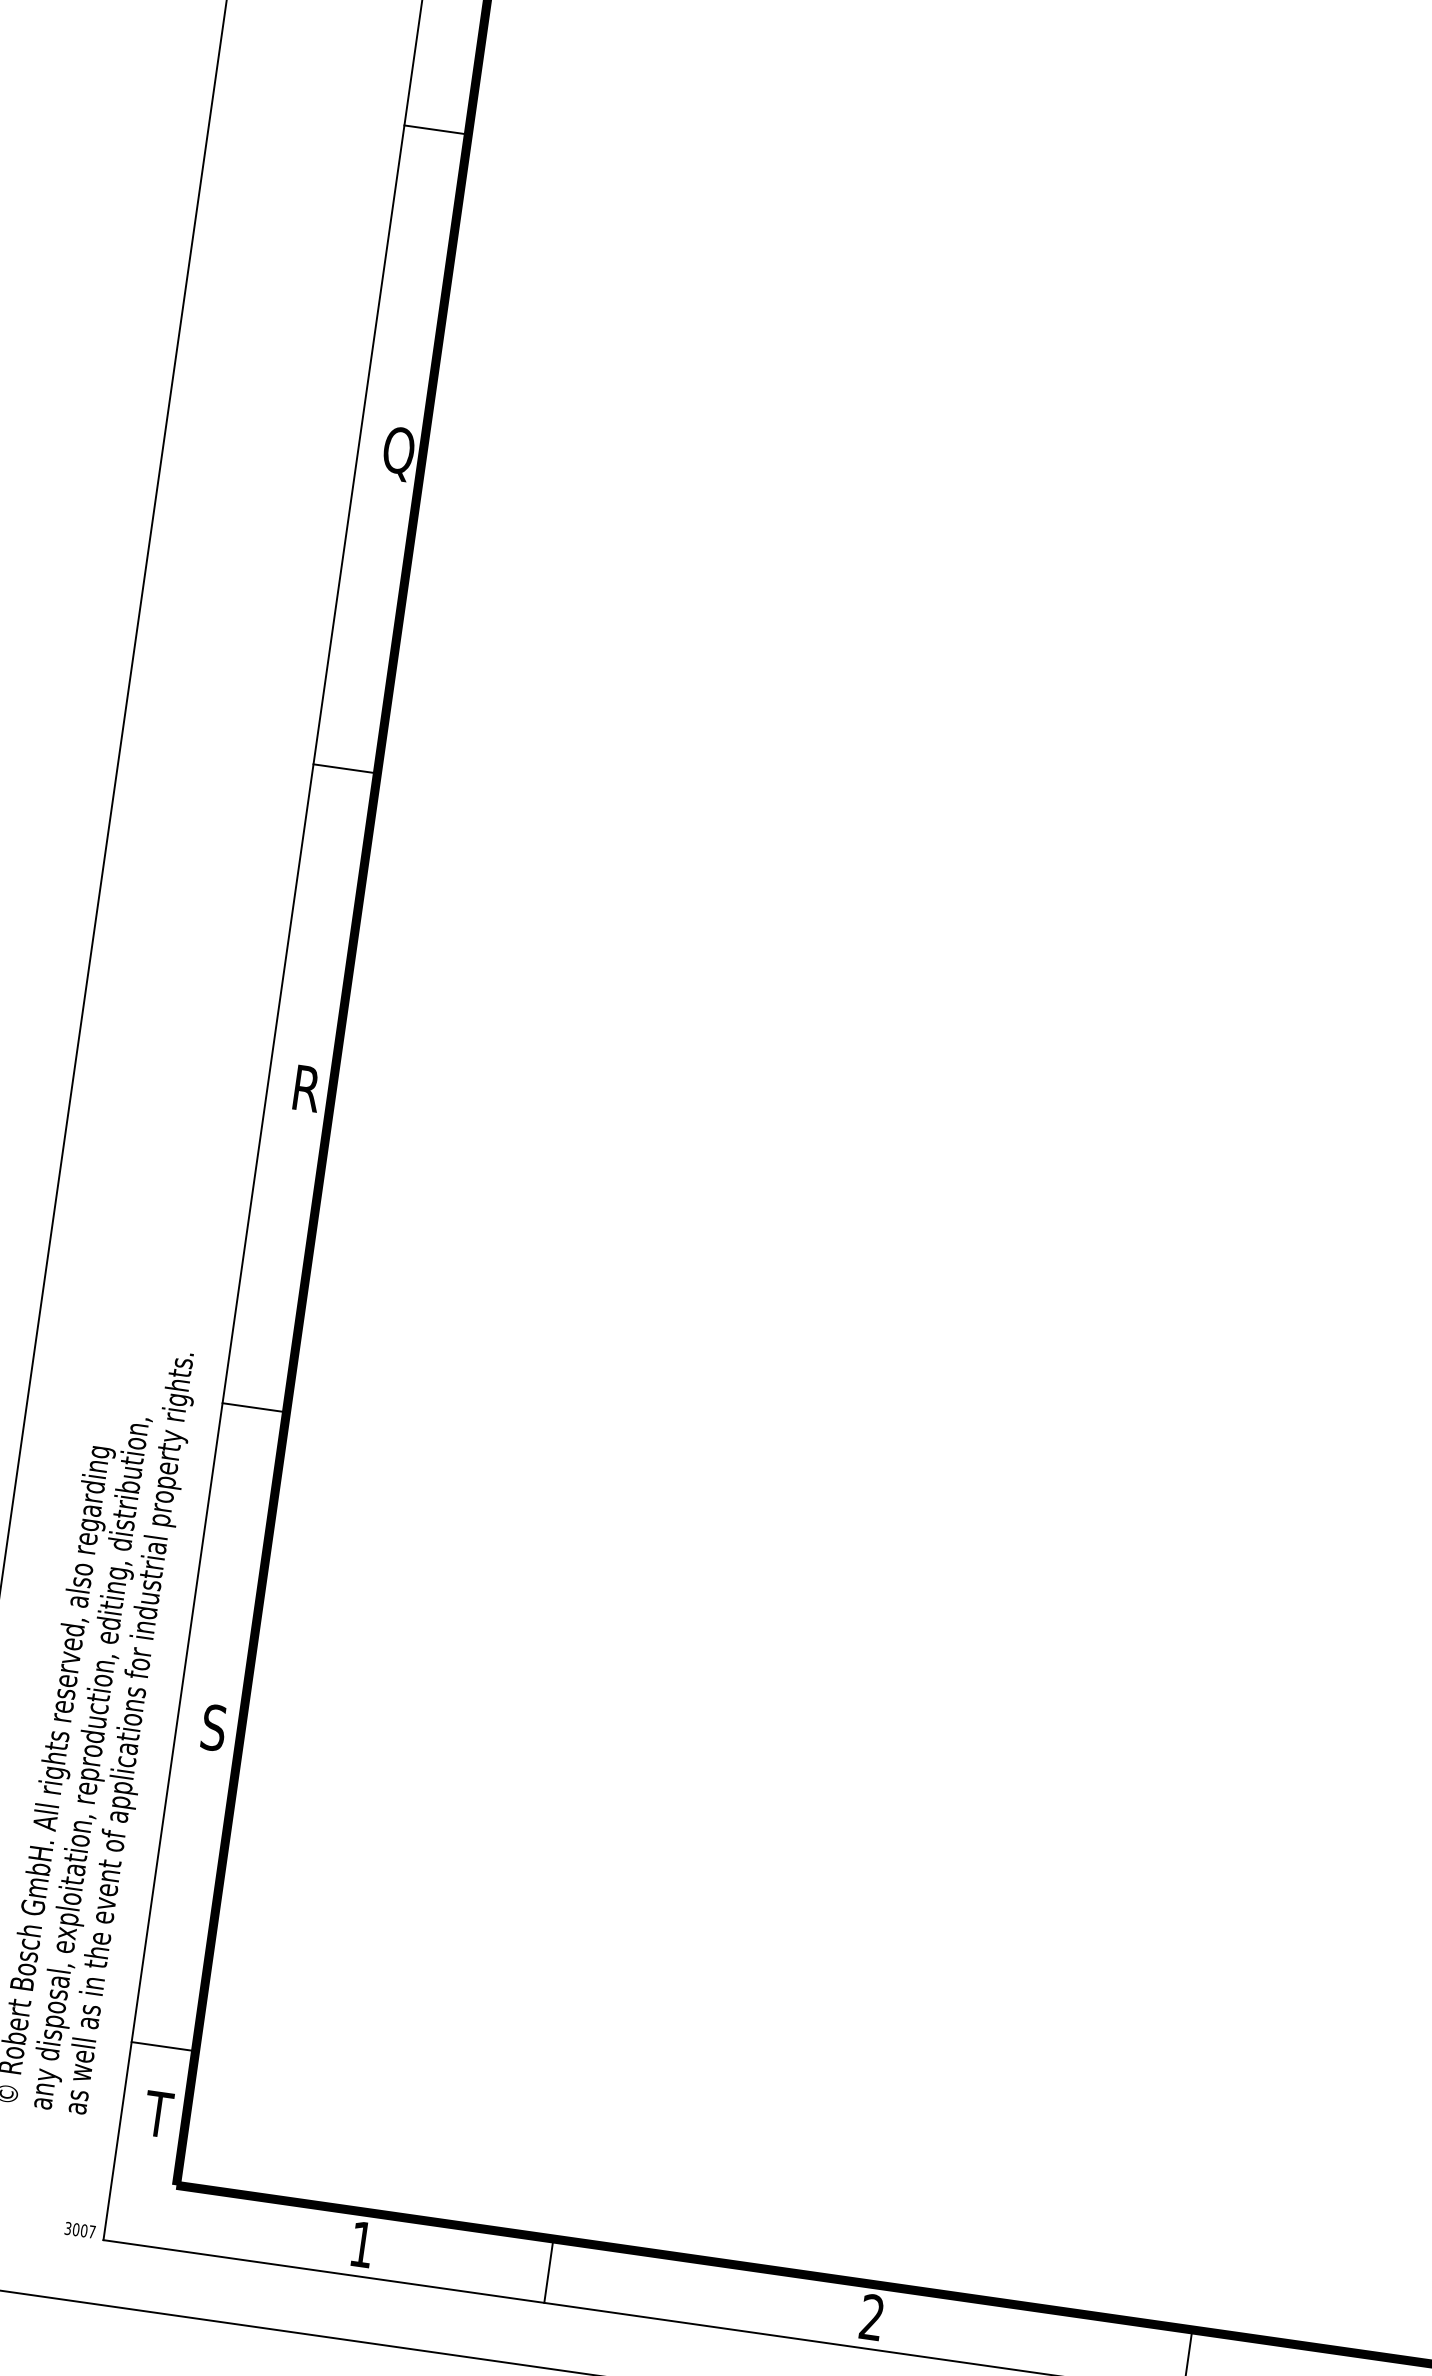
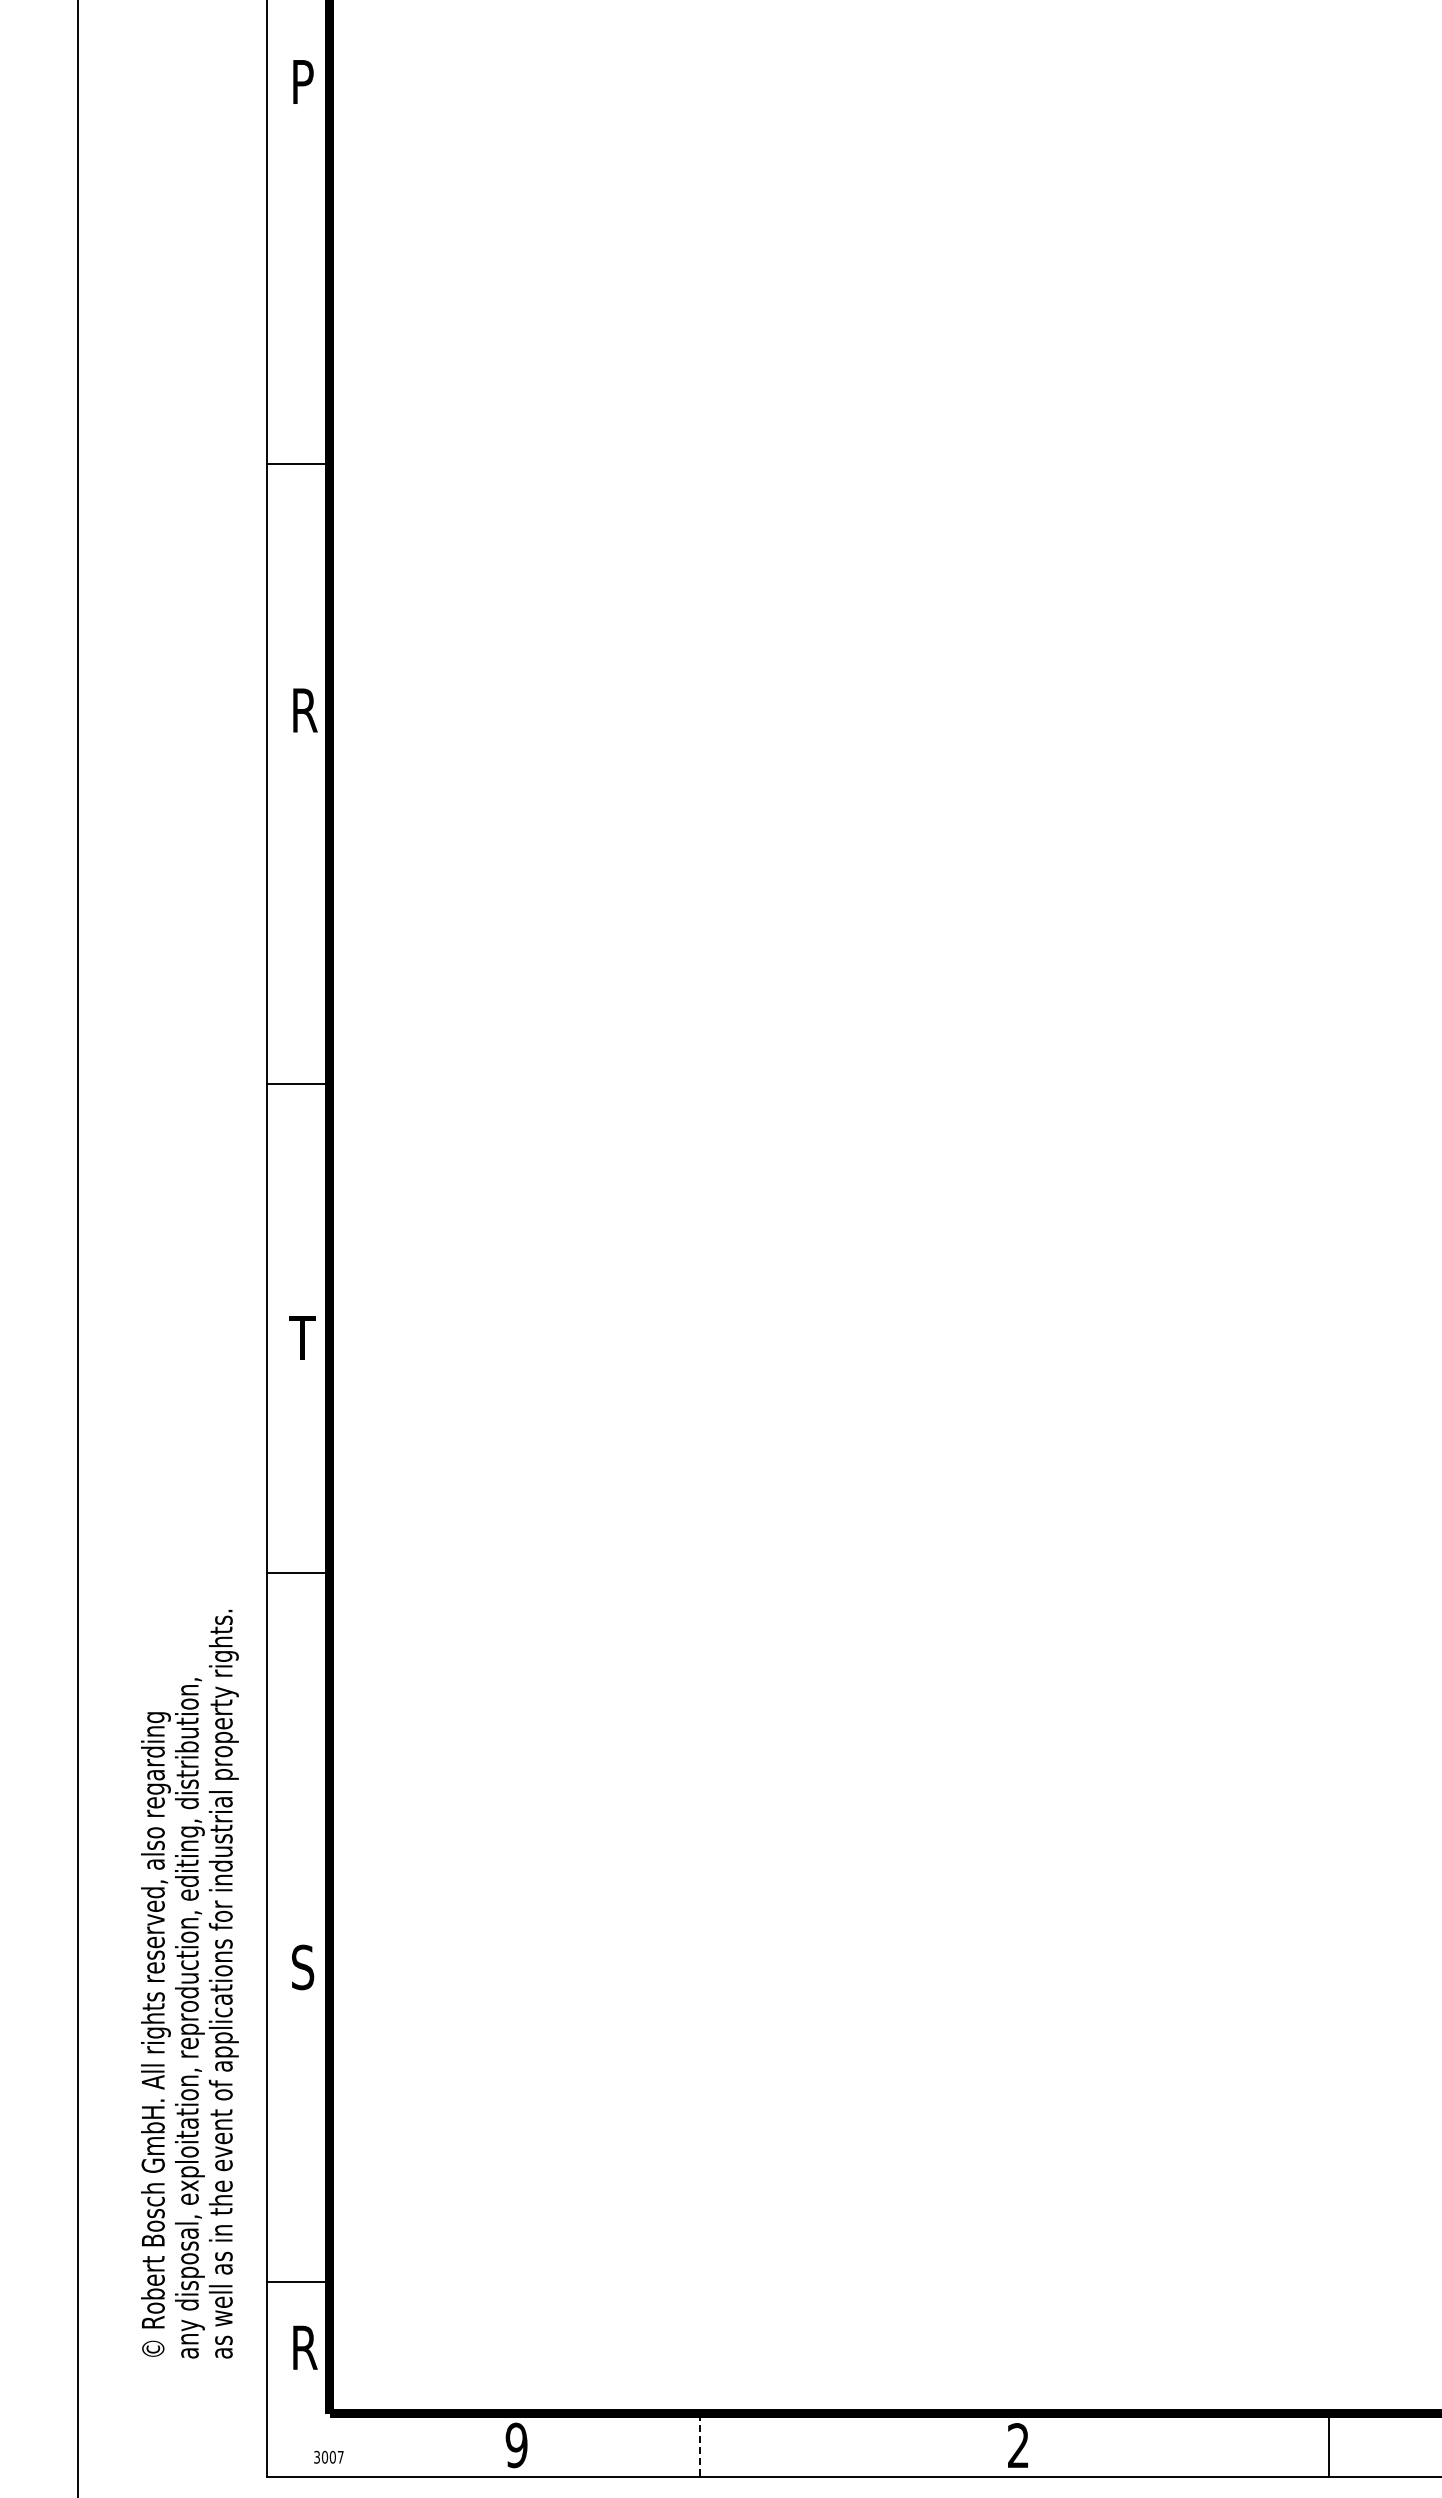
line: (435, 130) -> (297, 464), moved
text: (397, 453) -> (305, 713), Q -> R
line: (344, 768) -> (297, 1083), moved
text: (305, 1088) -> (303, 1338), R -> T
line: (253, 1407) -> (297, 1573), moved
text: (159, 2114) -> (303, 2347), T -> R
text: (79, 2229) -> (328, 2456), moved
text: (361, 2244) -> (516, 2445), 1 -> 9
line: (548, 2271) -> (700, 2445), solid -> dashed

